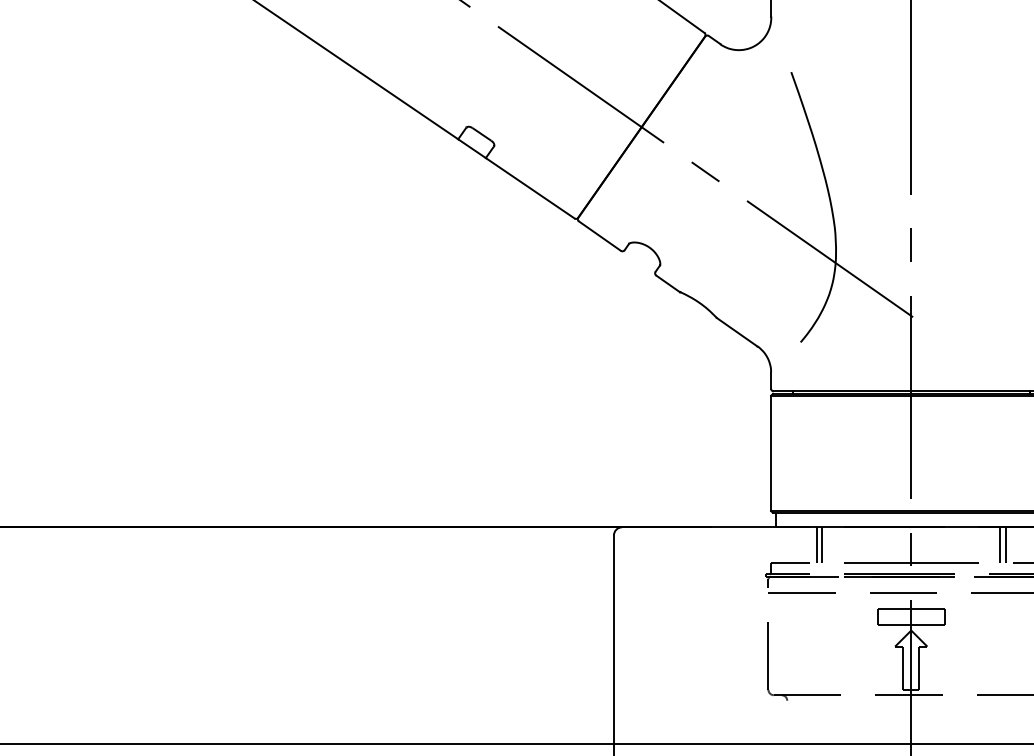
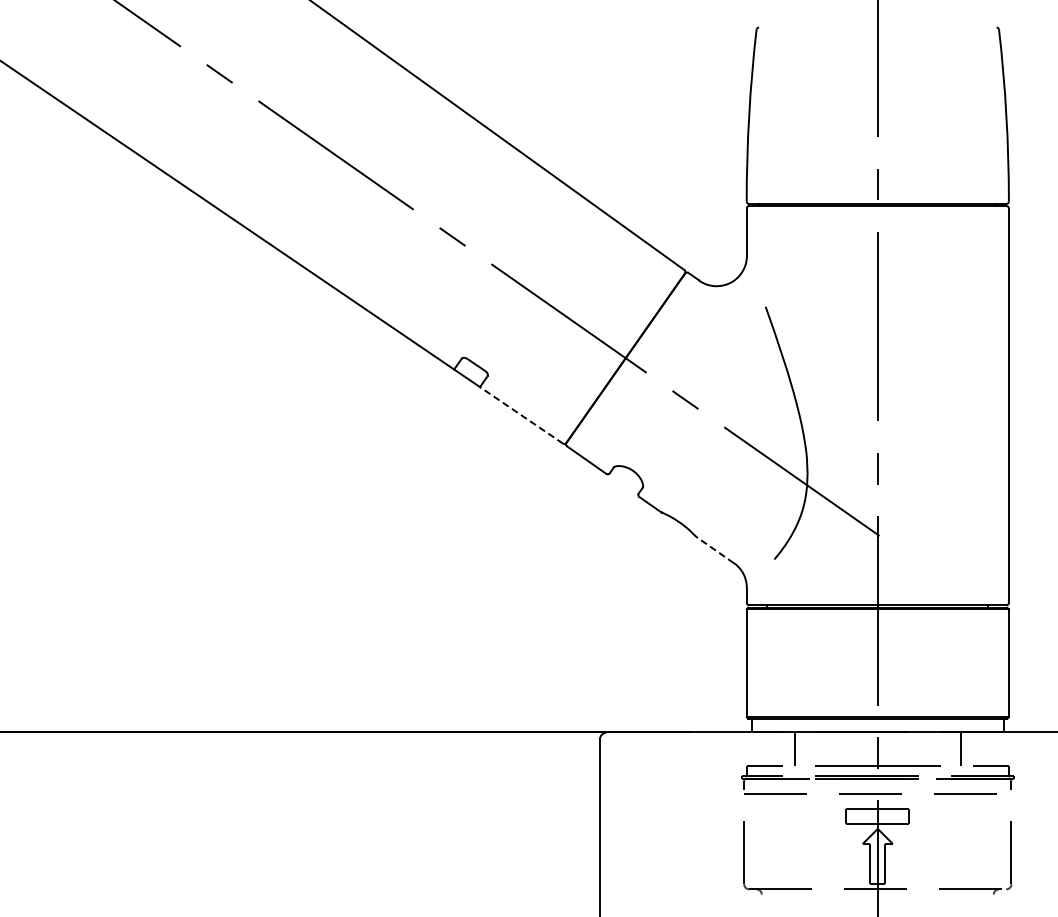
line: (530, 188) -> (521, 415), solid -> dashed
line: (736, 331) -> (714, 549), solid -> dashed
line: (816, 544) -> (789, 748), removed
line: (1006, 544) -> (966, 748), removed

